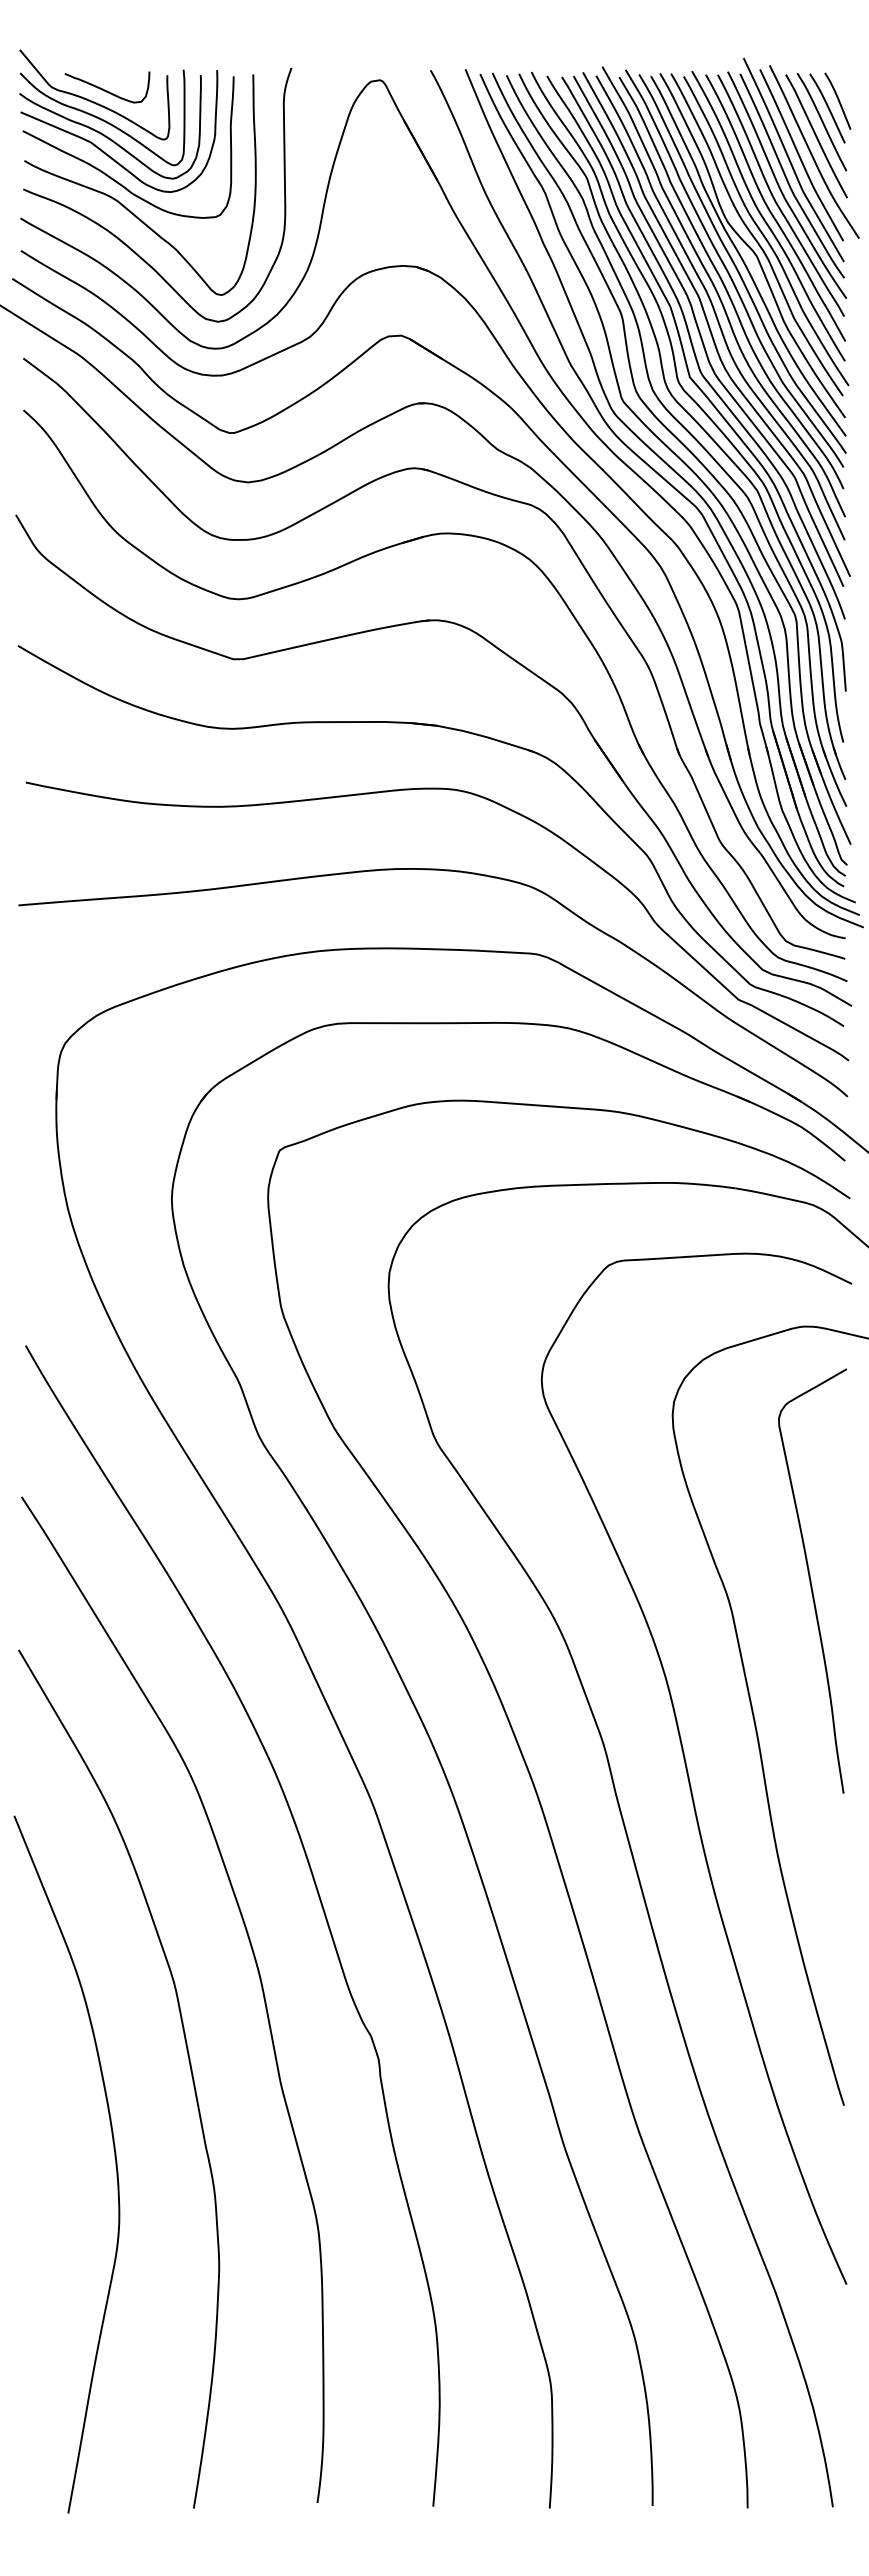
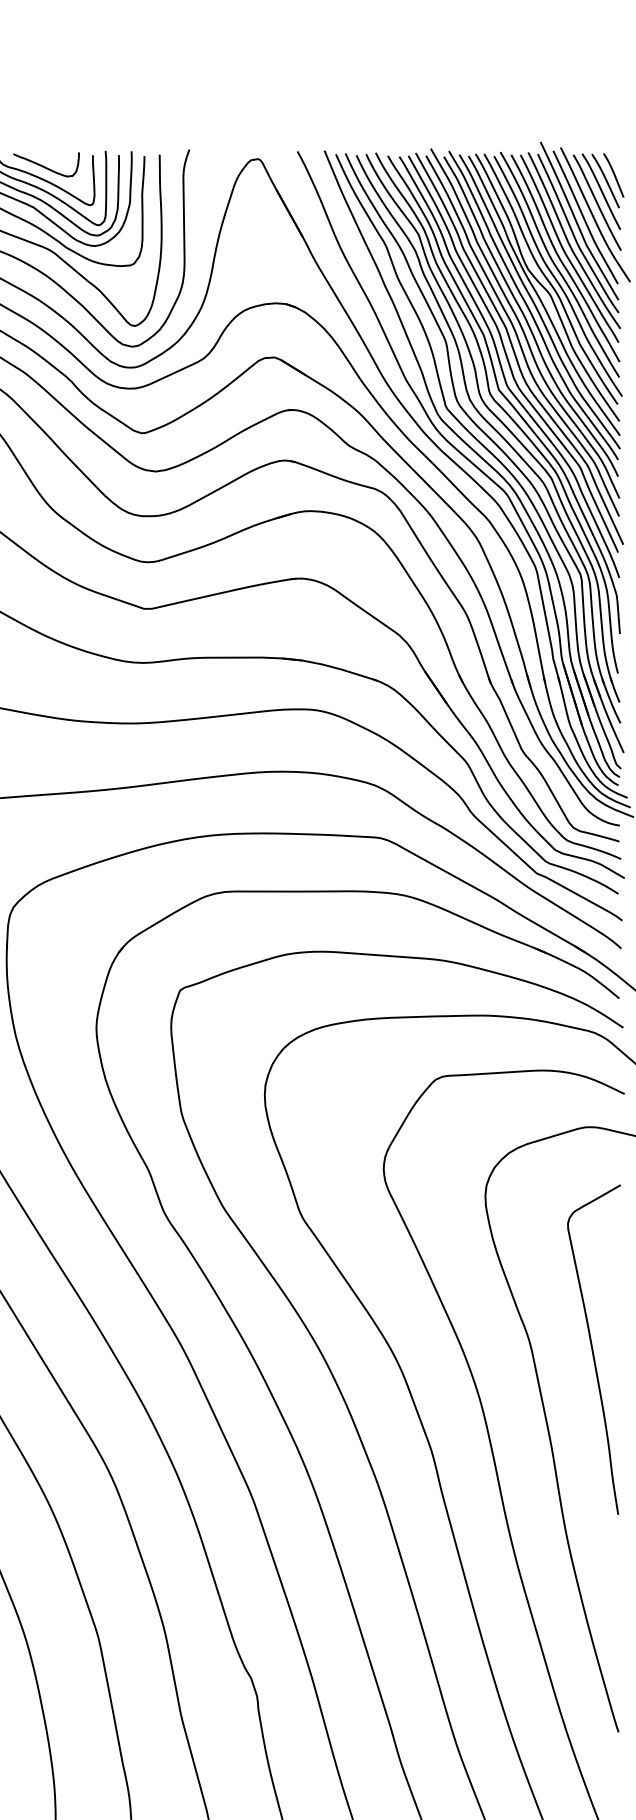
curve: (811, 1580) -> (593, 1349), moved

